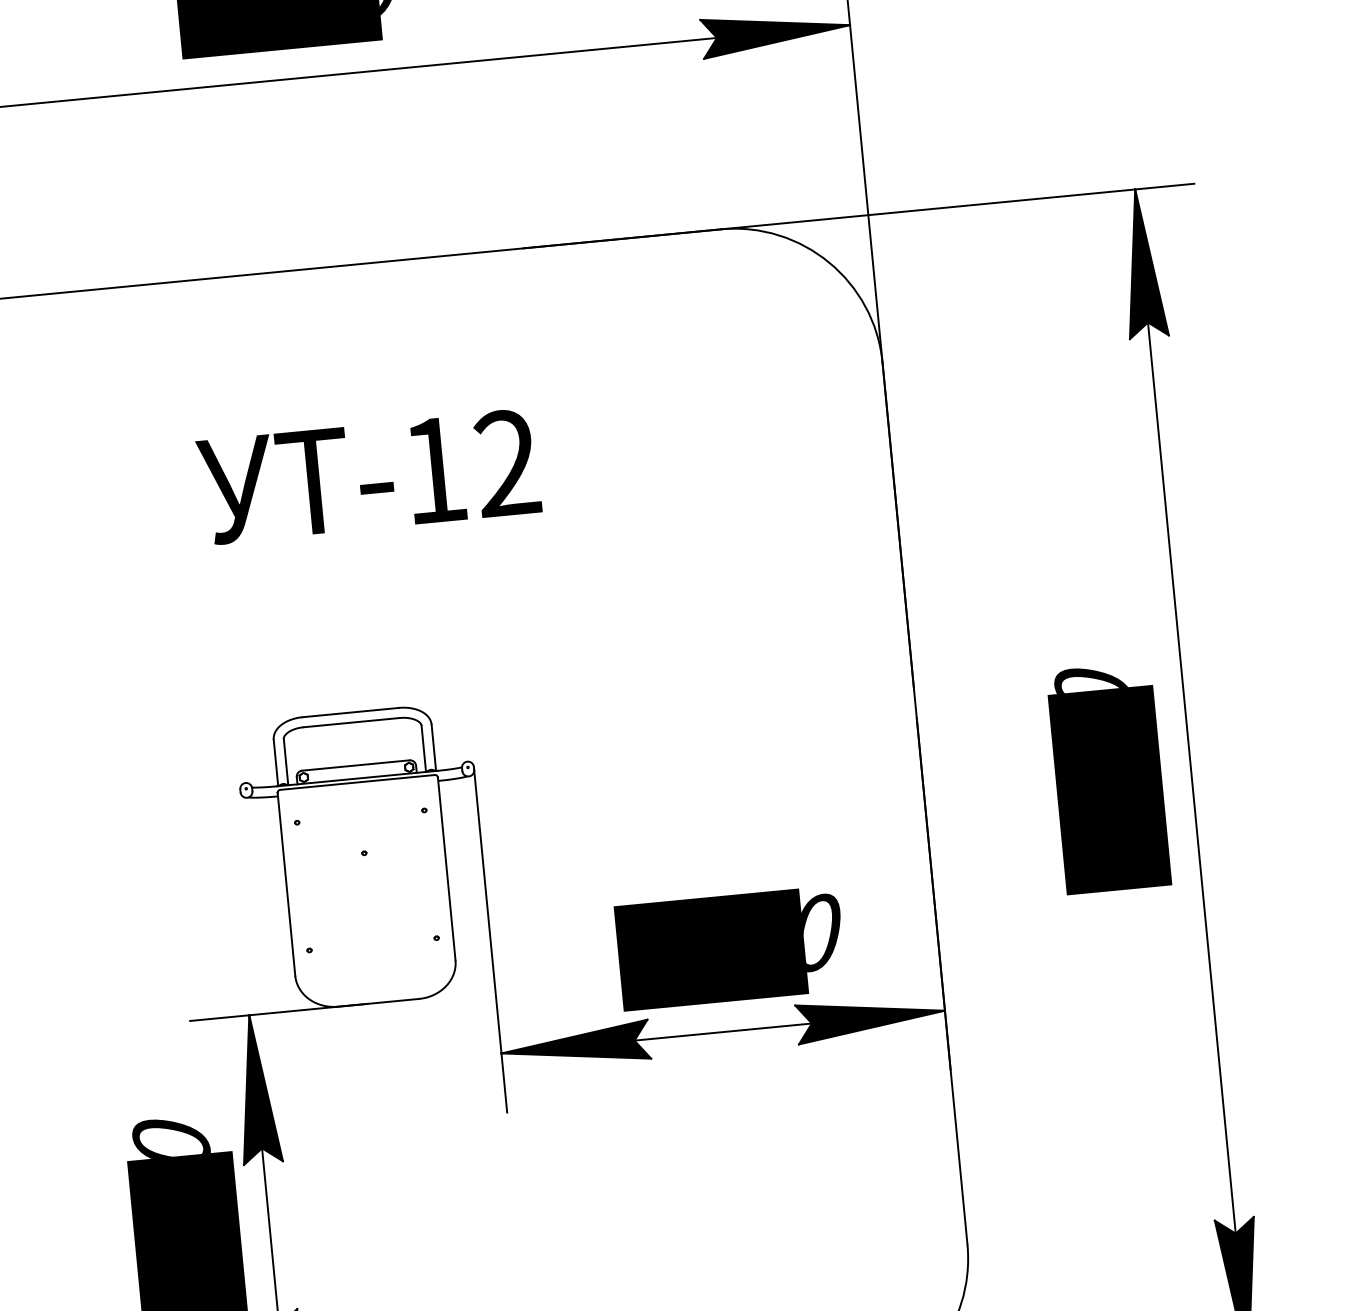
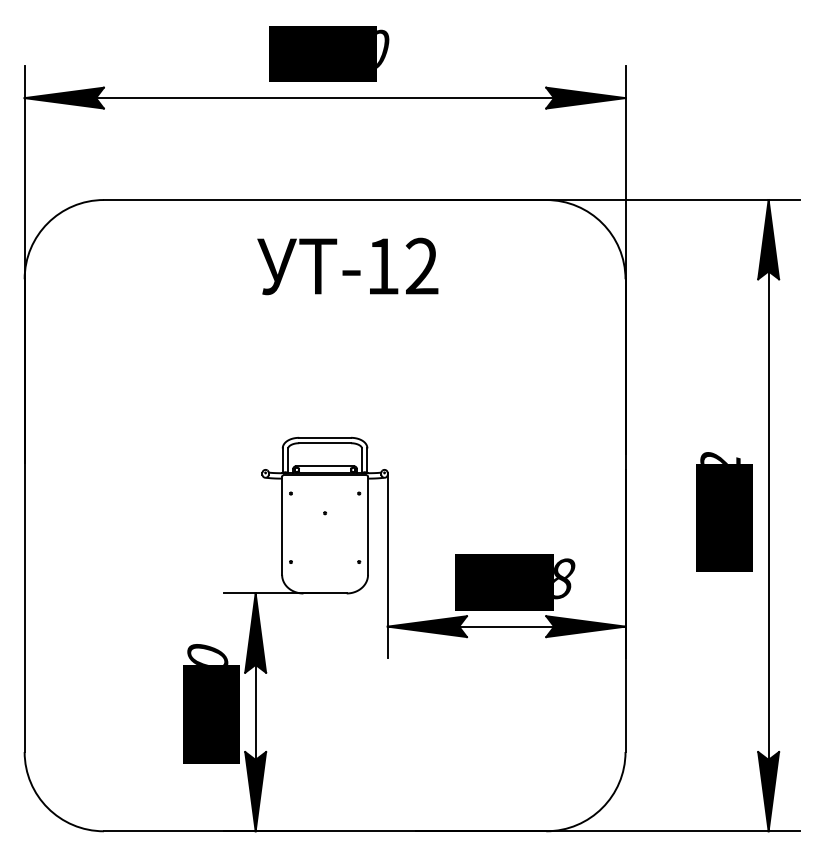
text: (368, 476) -> (347, 266), moved
text: (1091, 678) -> (720, 457), 3980 -> 5262
text: (822, 931) -> (564, 578), 1500 -> 1398

